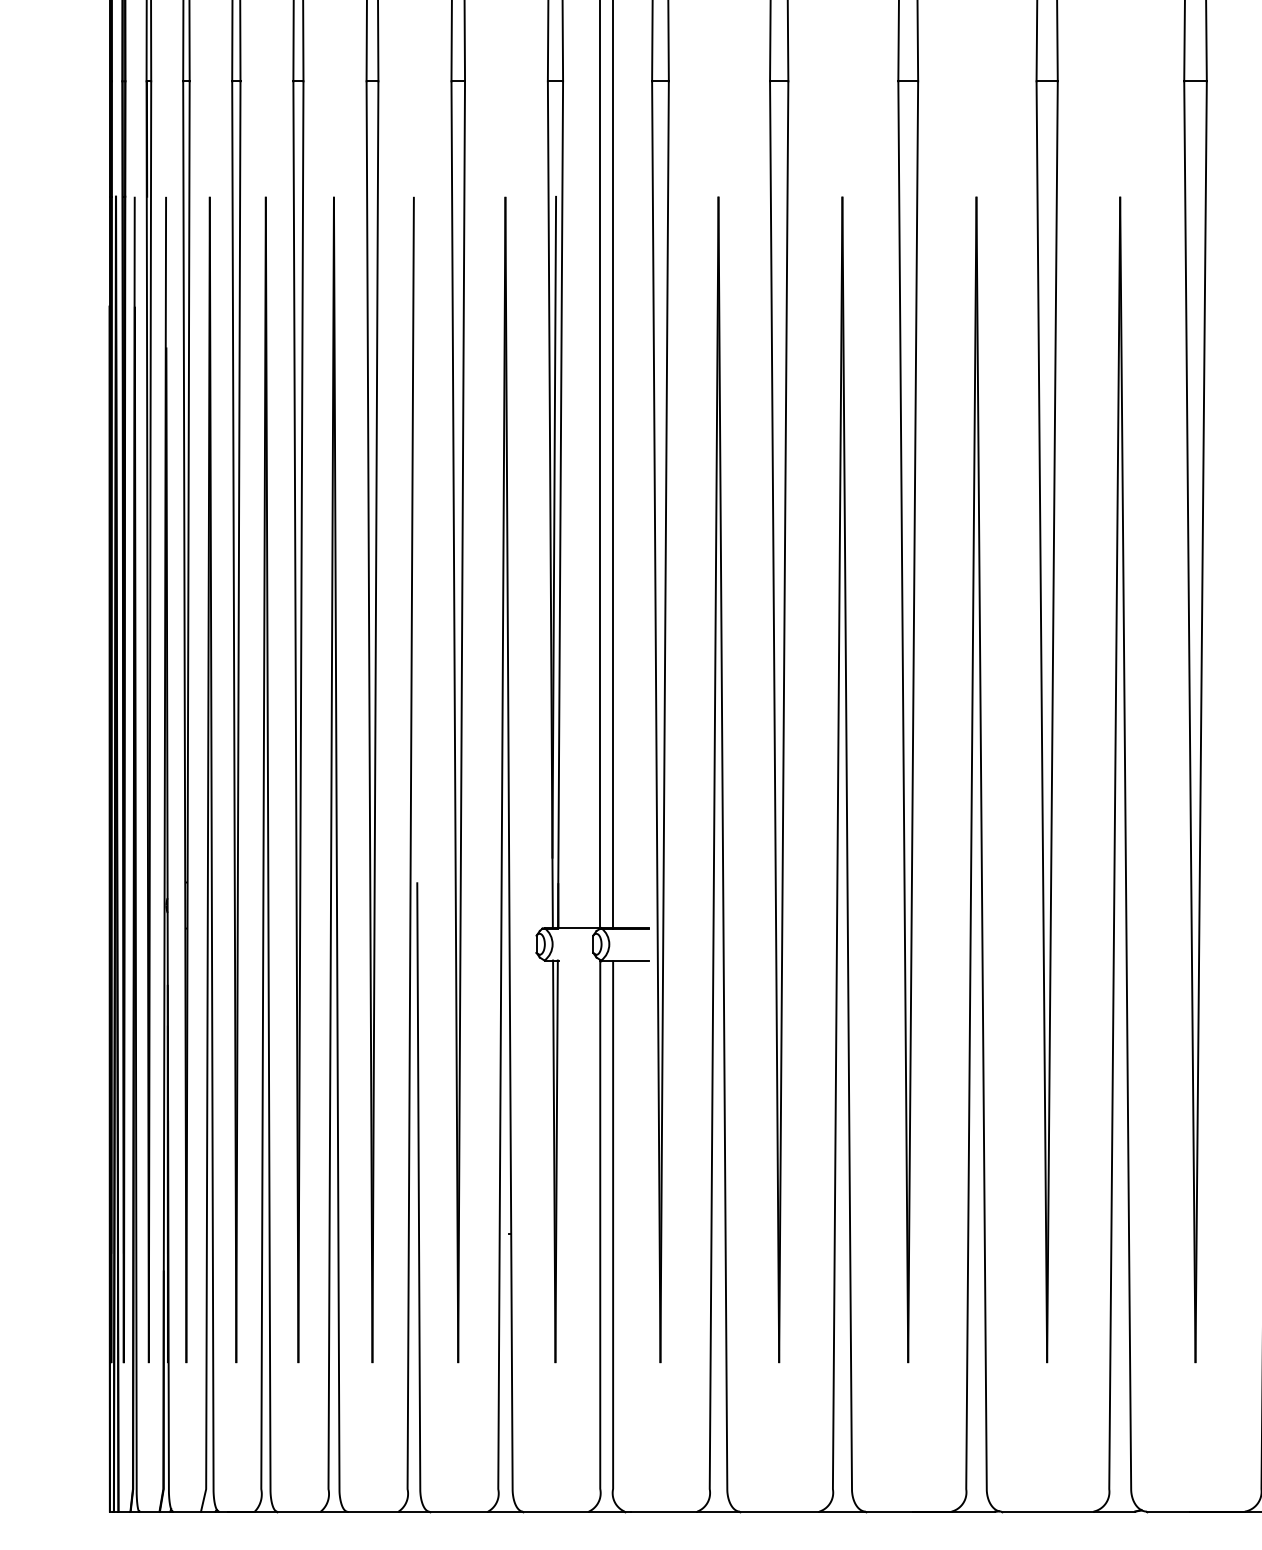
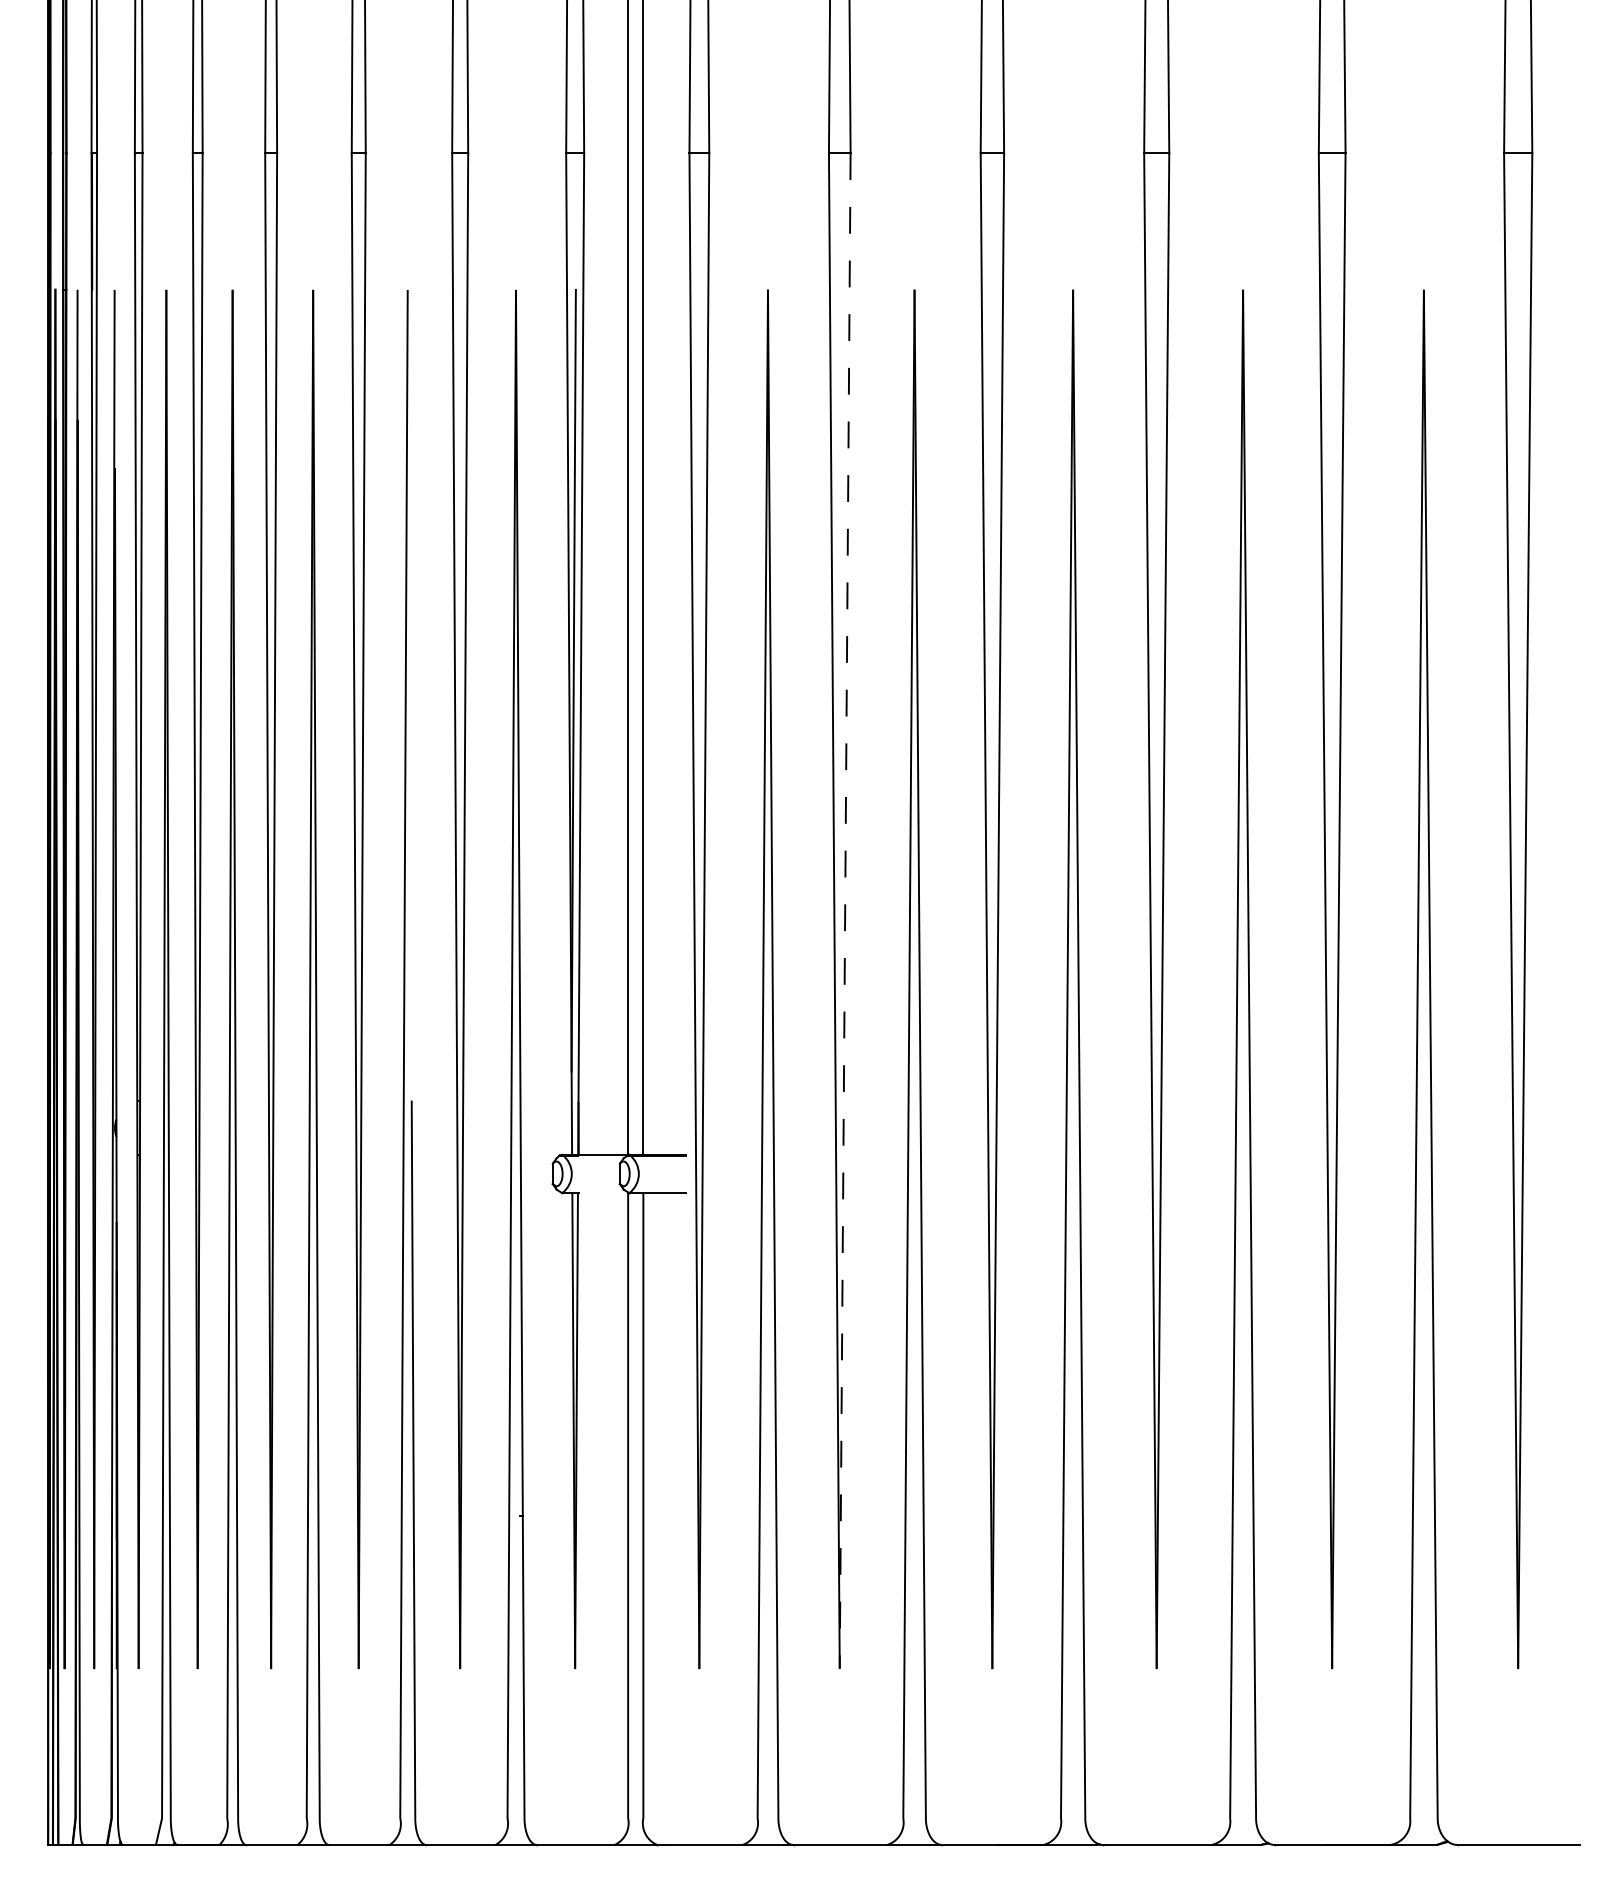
line: (784, 722) -> (845, 911), solid -> dashed

